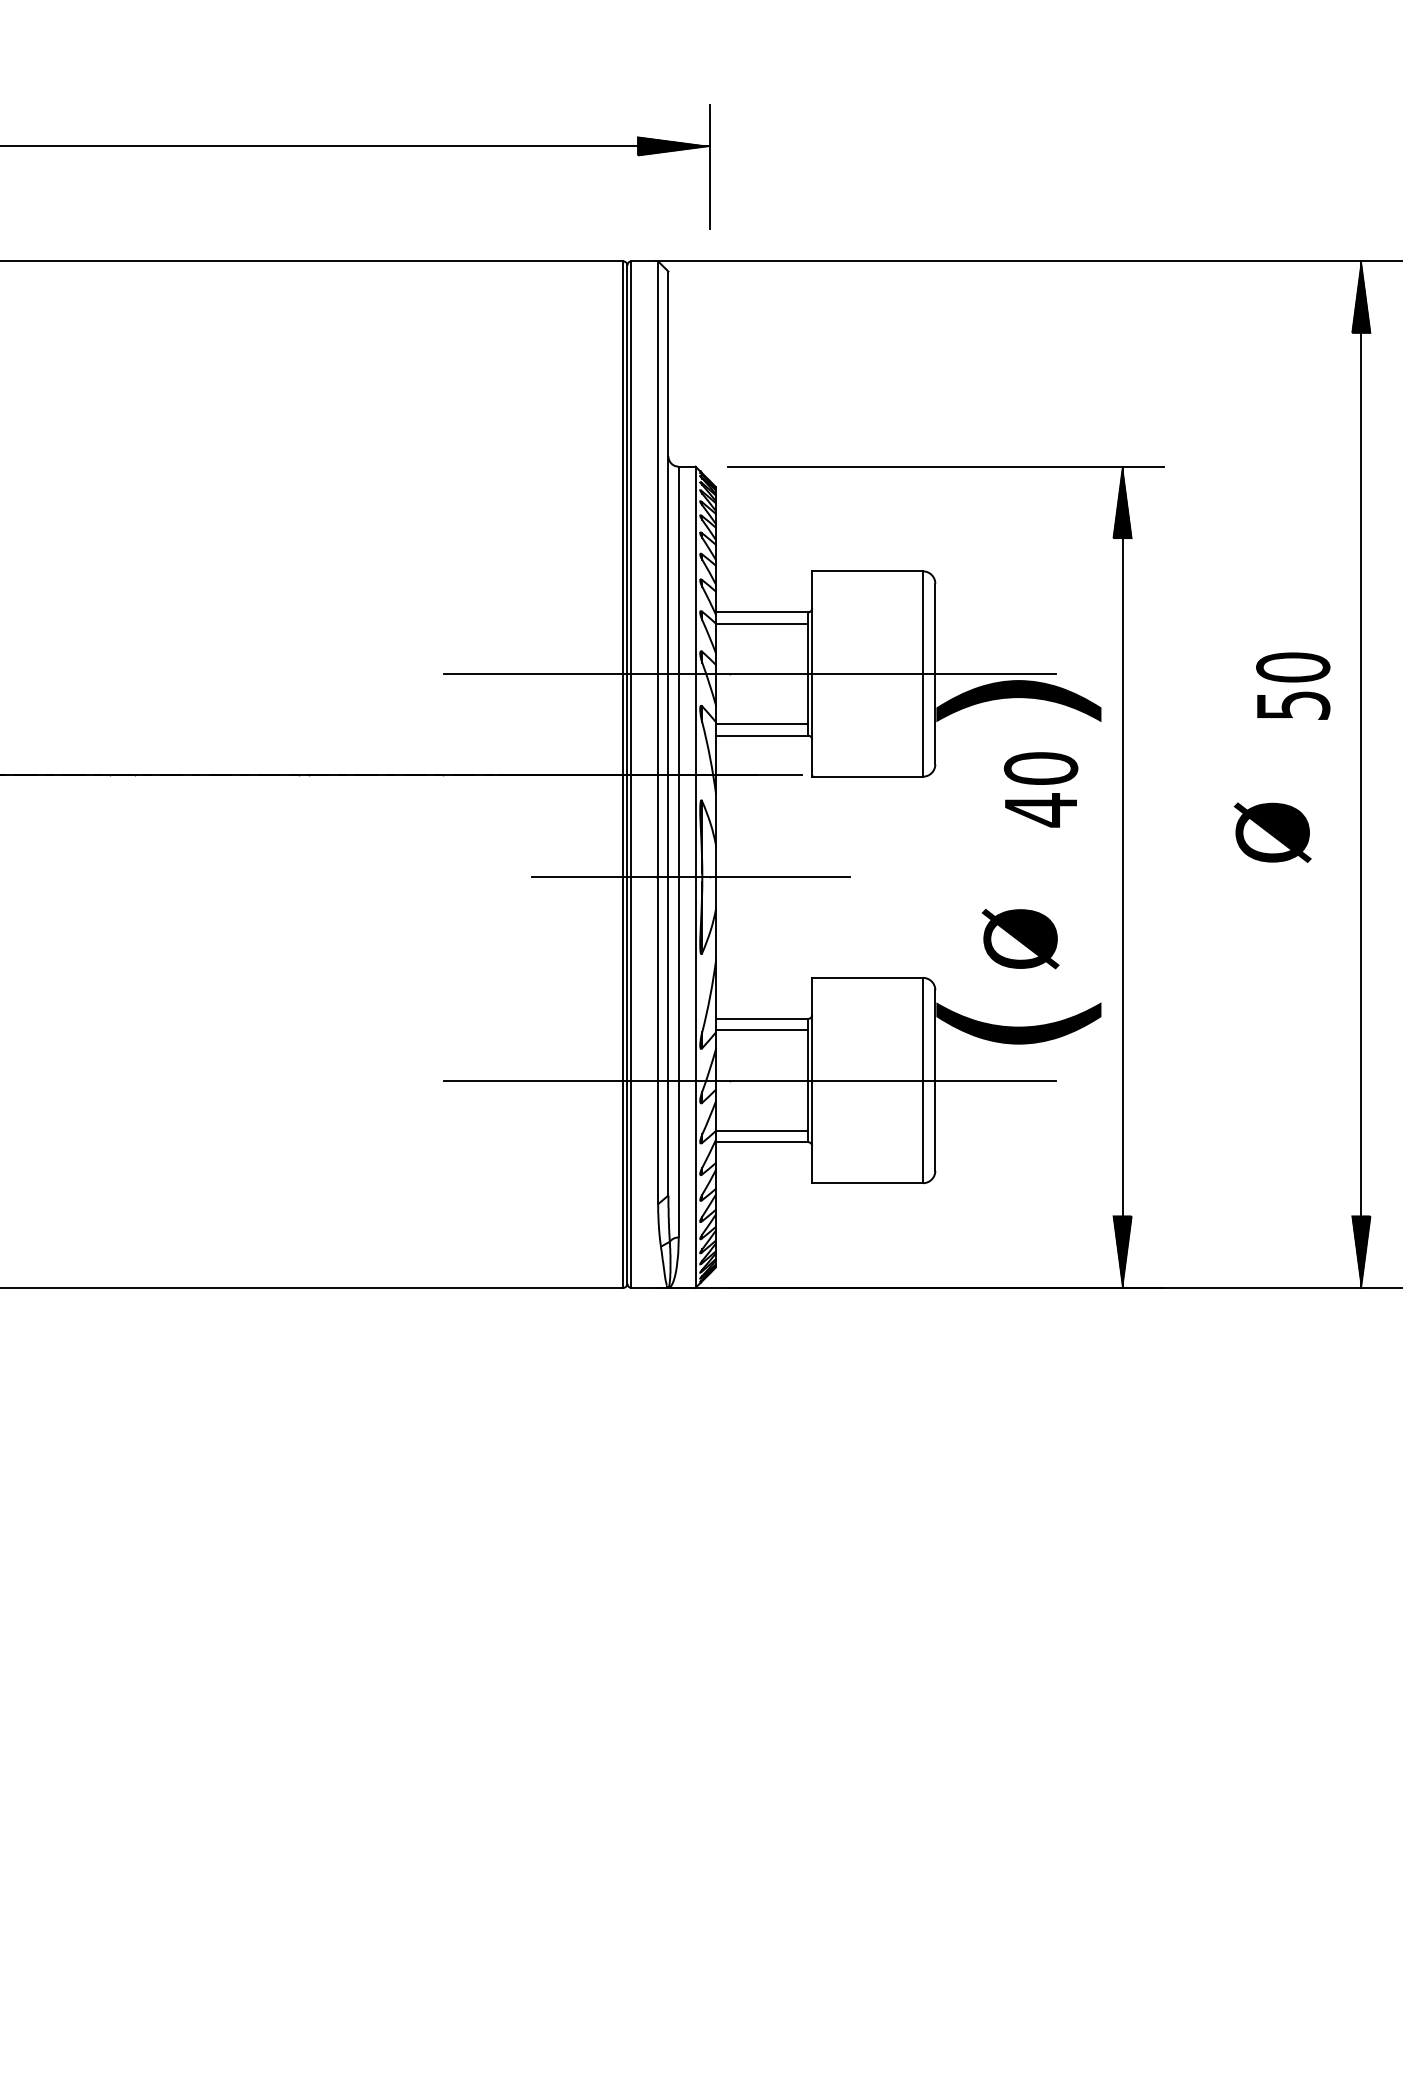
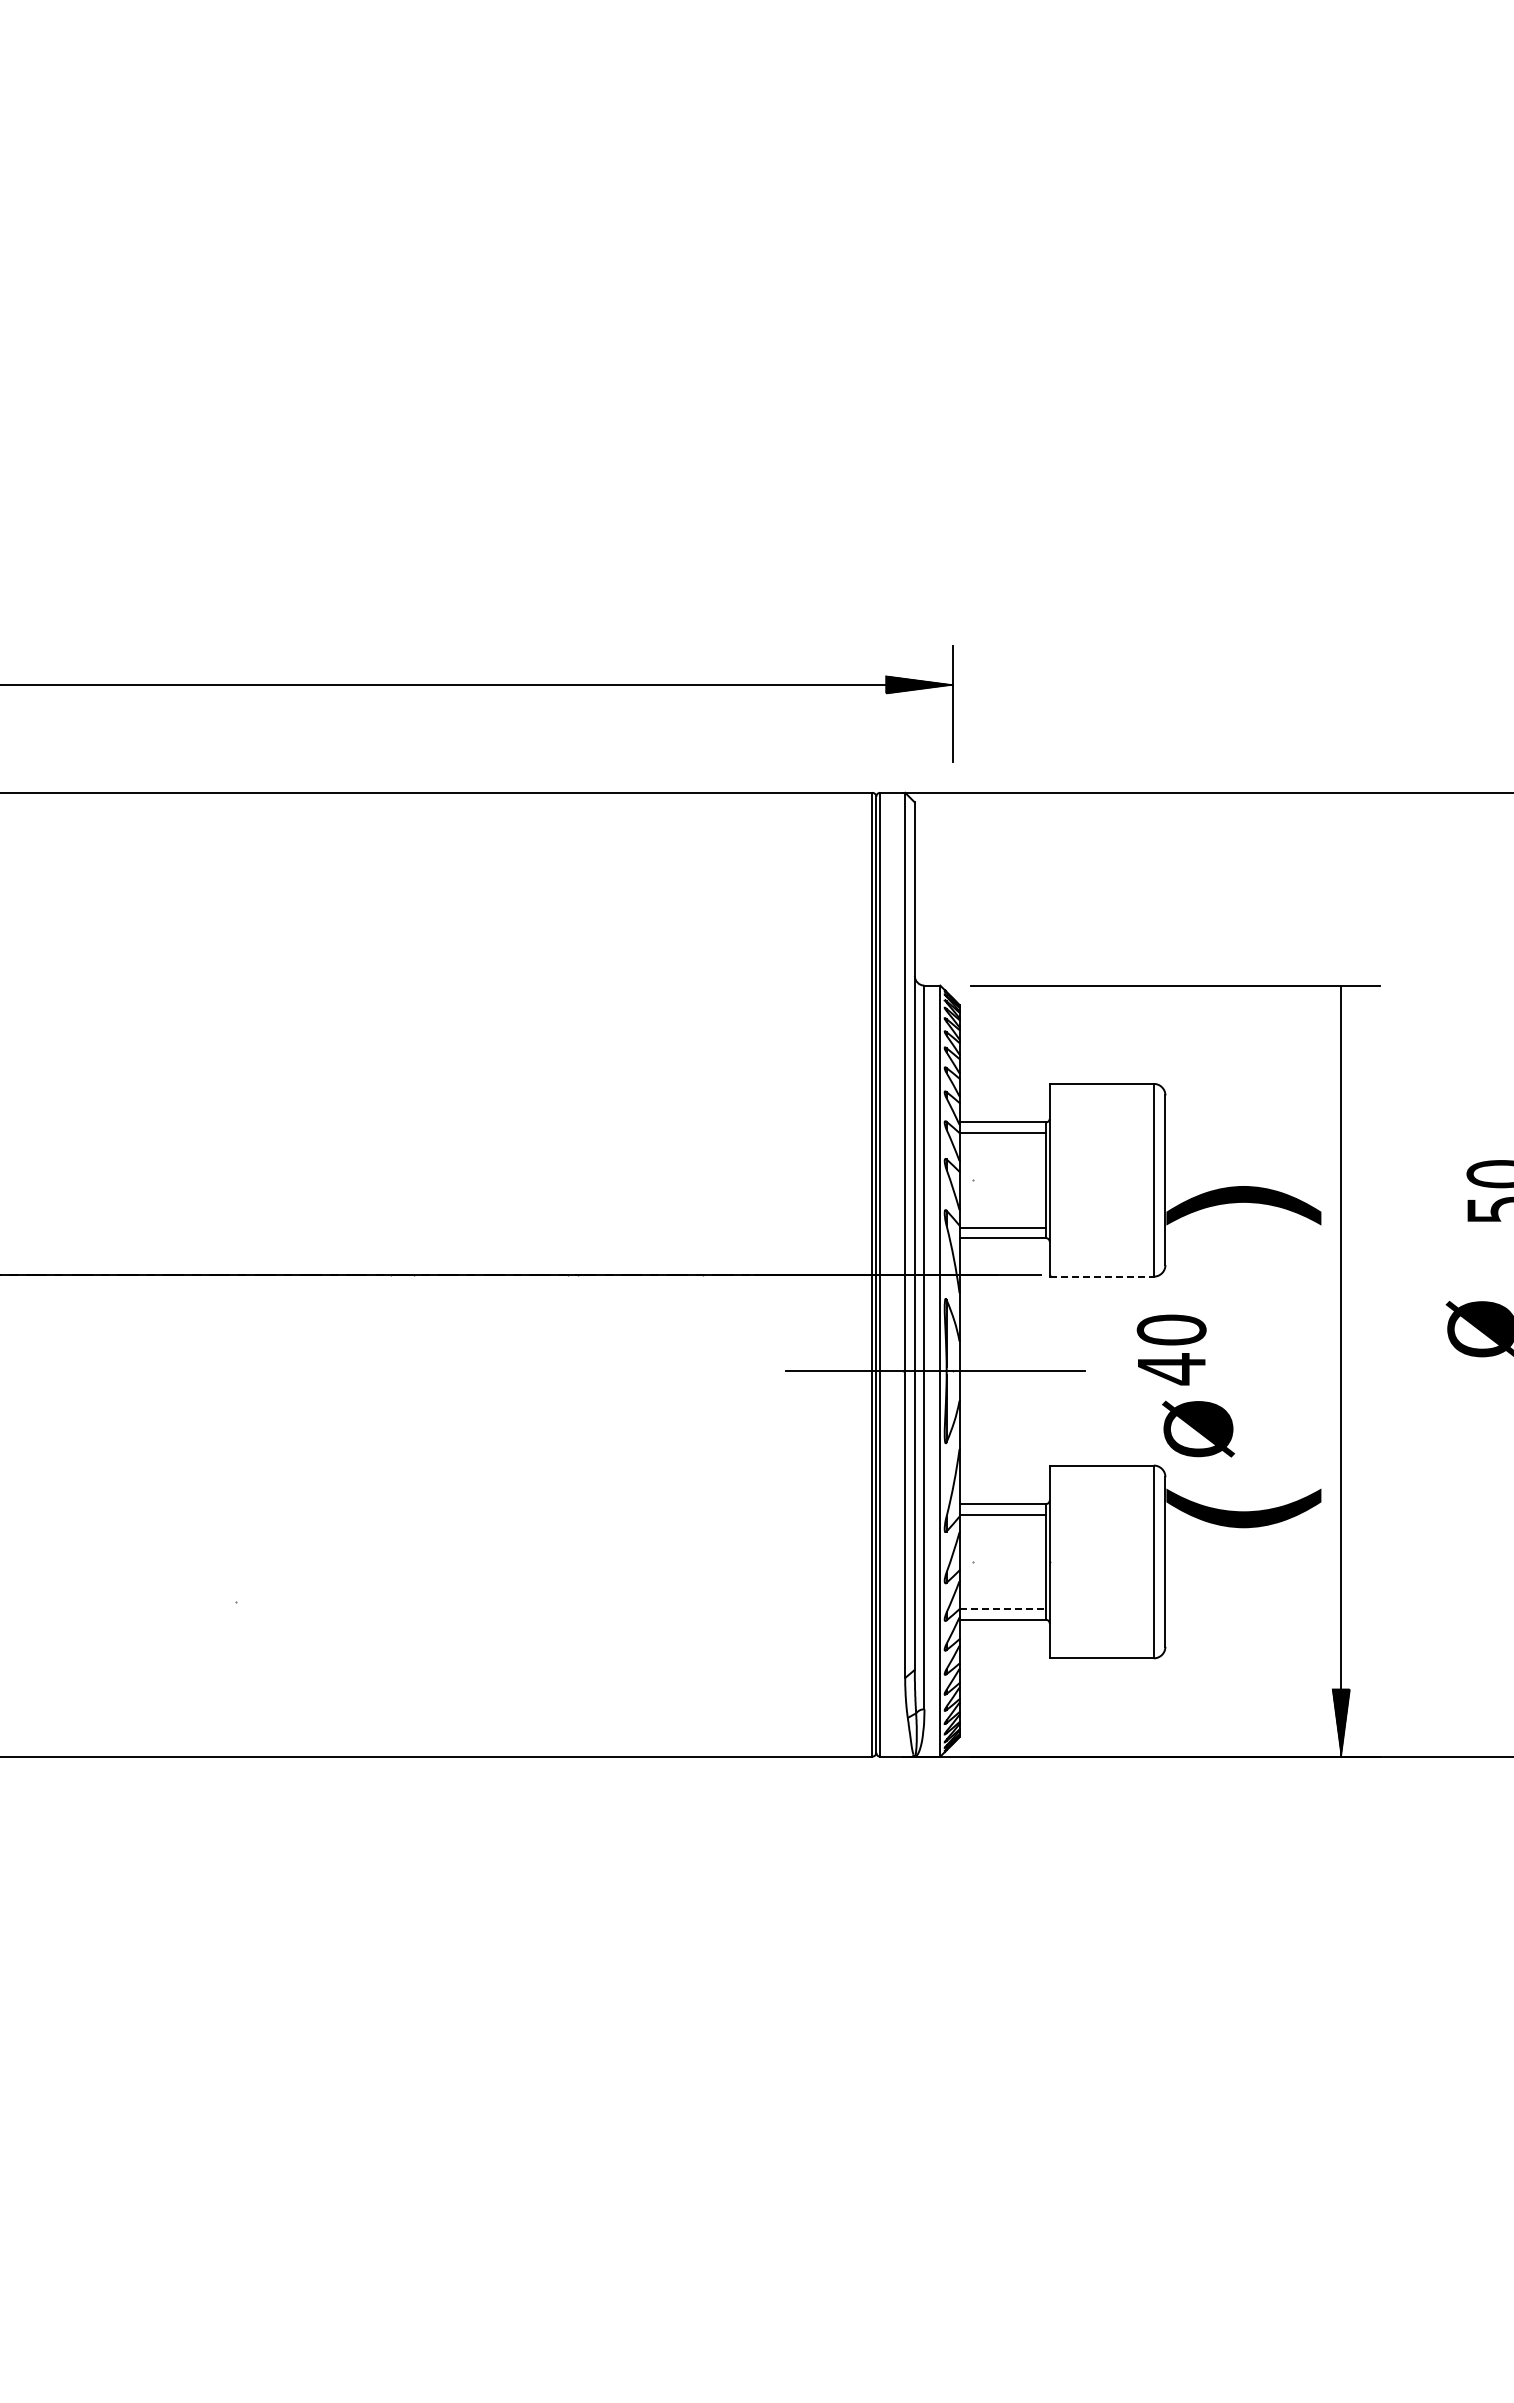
hatch: (1122, 502) -> (1341, 1019), removed
line: (750, 674) -> (991, 1180), removed
line: (868, 776) -> (1102, 1276), solid -> dashed
text: (1040, 789) -> (1171, 1349), moved
text: (1020, 938) -> (1198, 1428), moved
line: (750, 1080) -> (991, 1561), removed
line: (762, 1130) -> (1003, 1608), solid -> dashed

